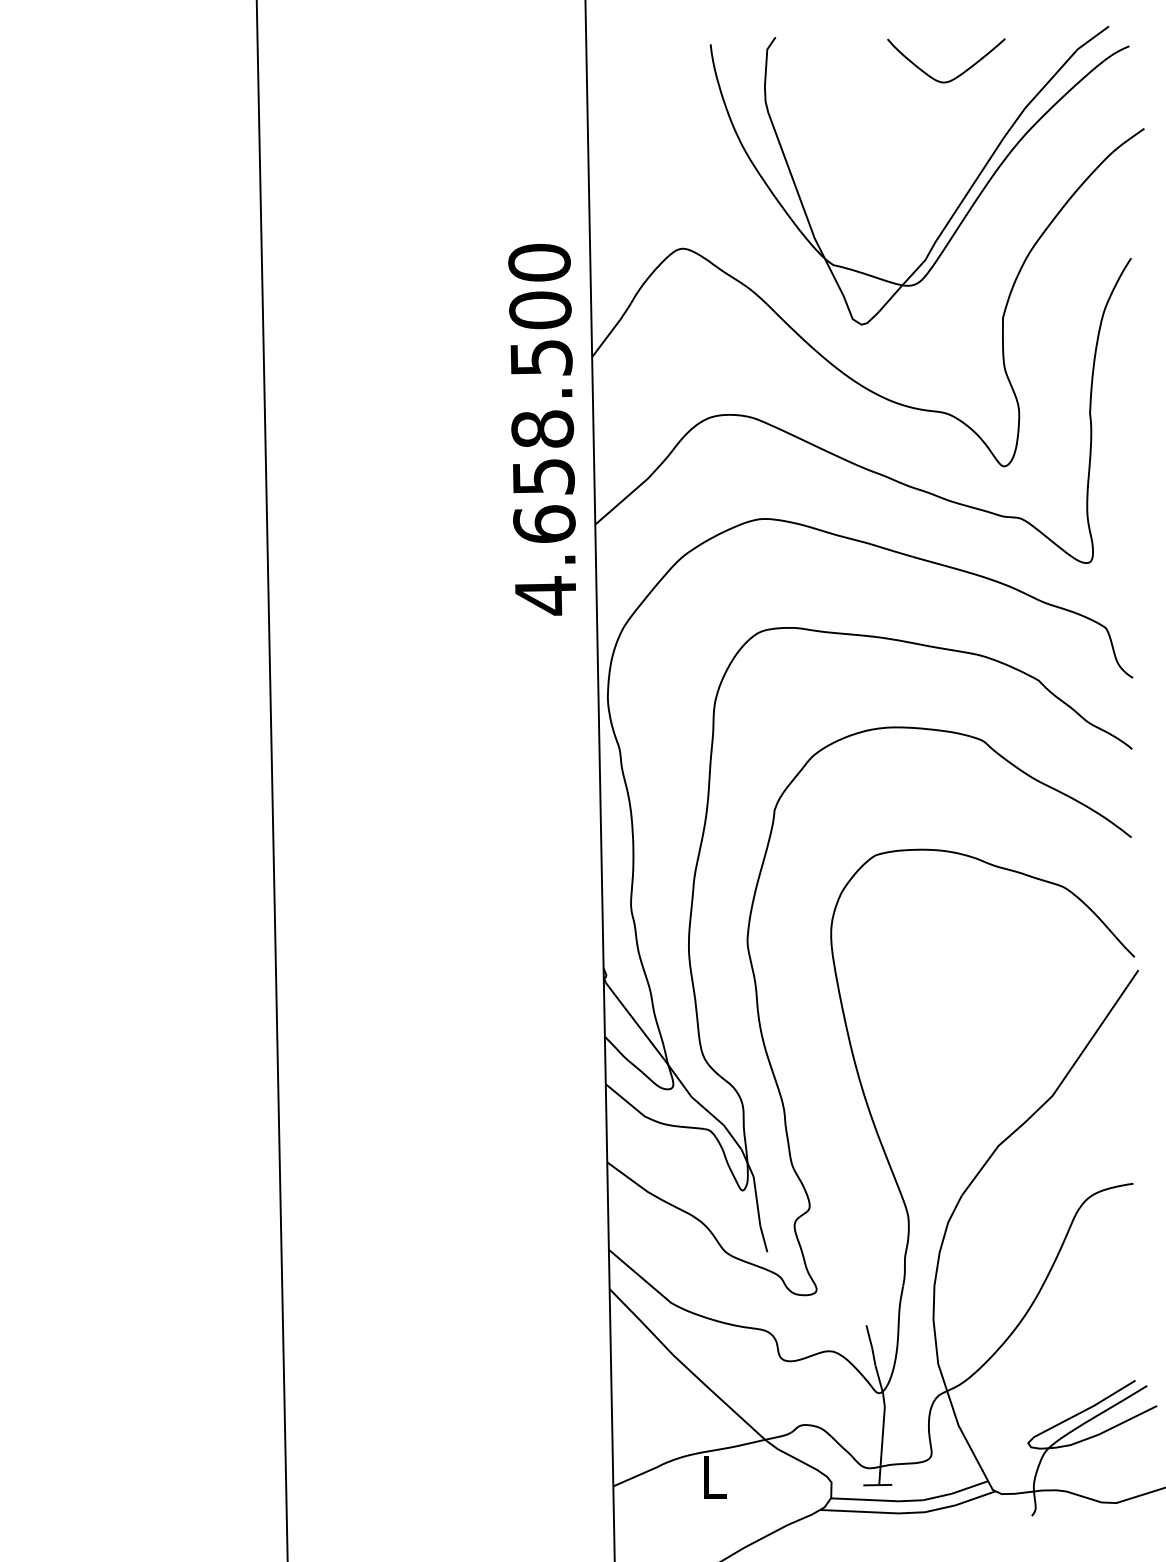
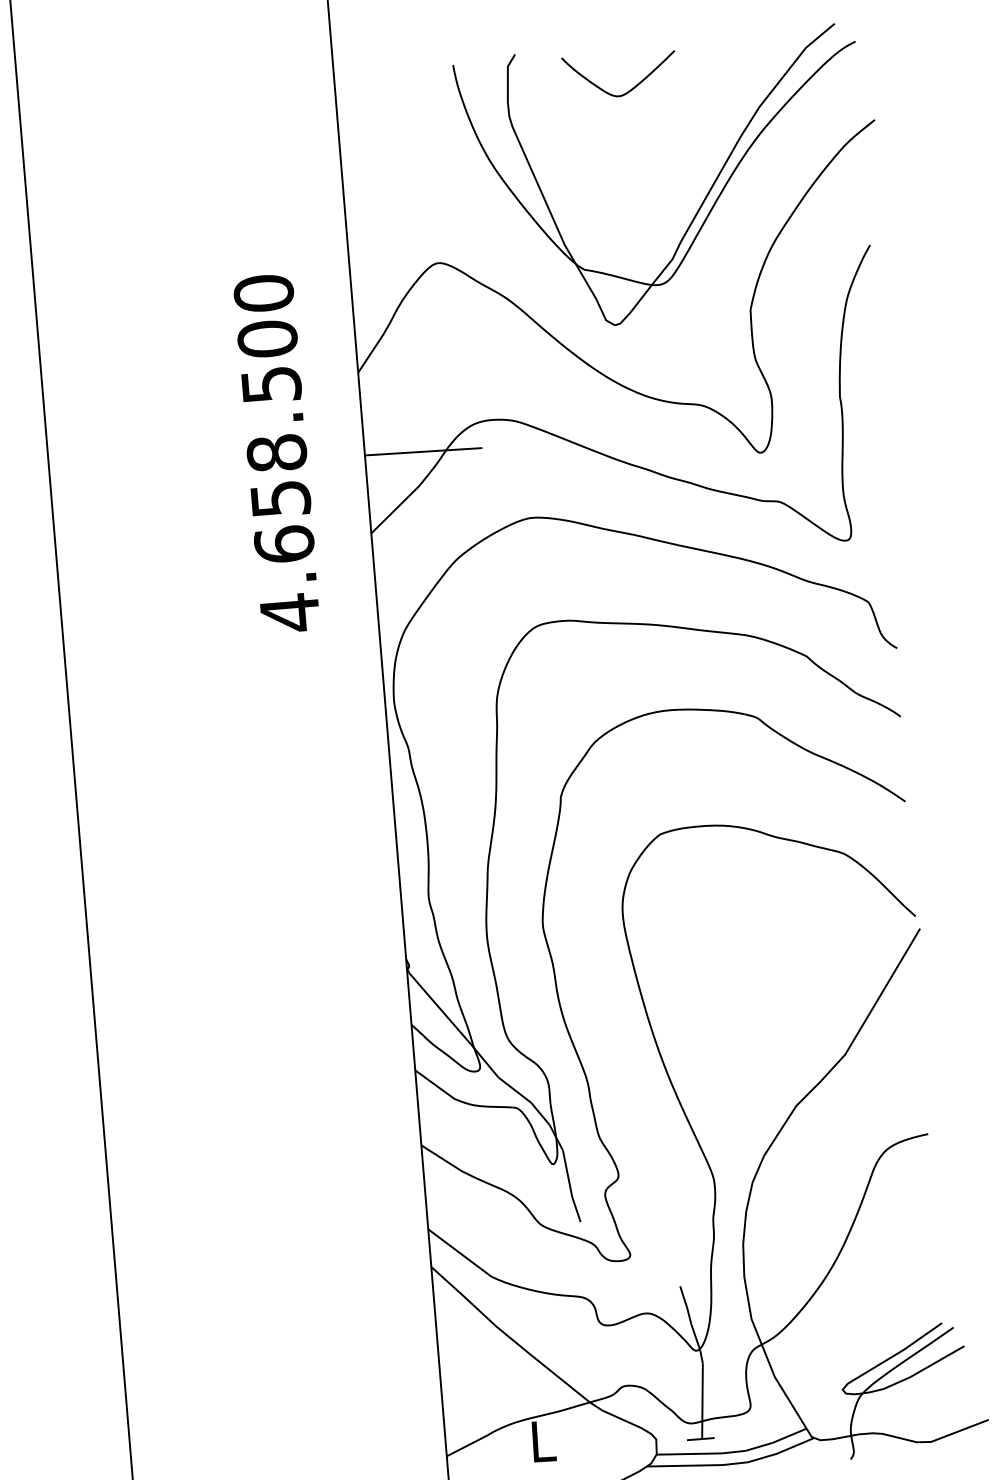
curve: (957, 75) -> (630, 88), moved
text: (541, 429) -> (275, 453), moved
line: (654, 443) -> (423, 451), added

